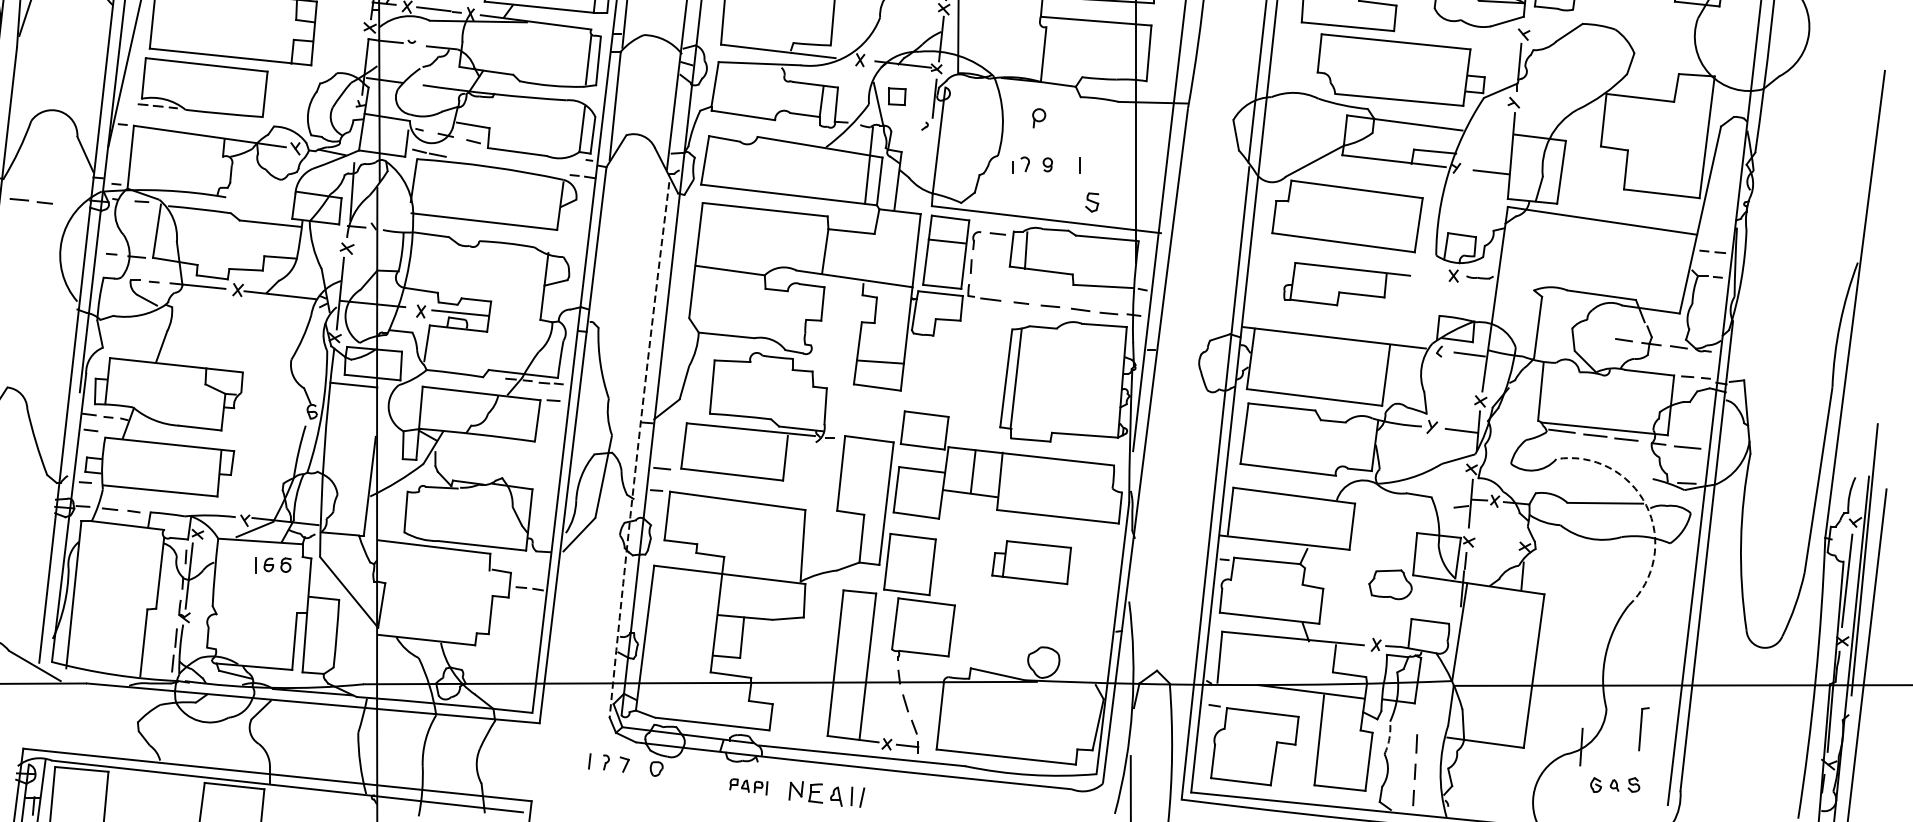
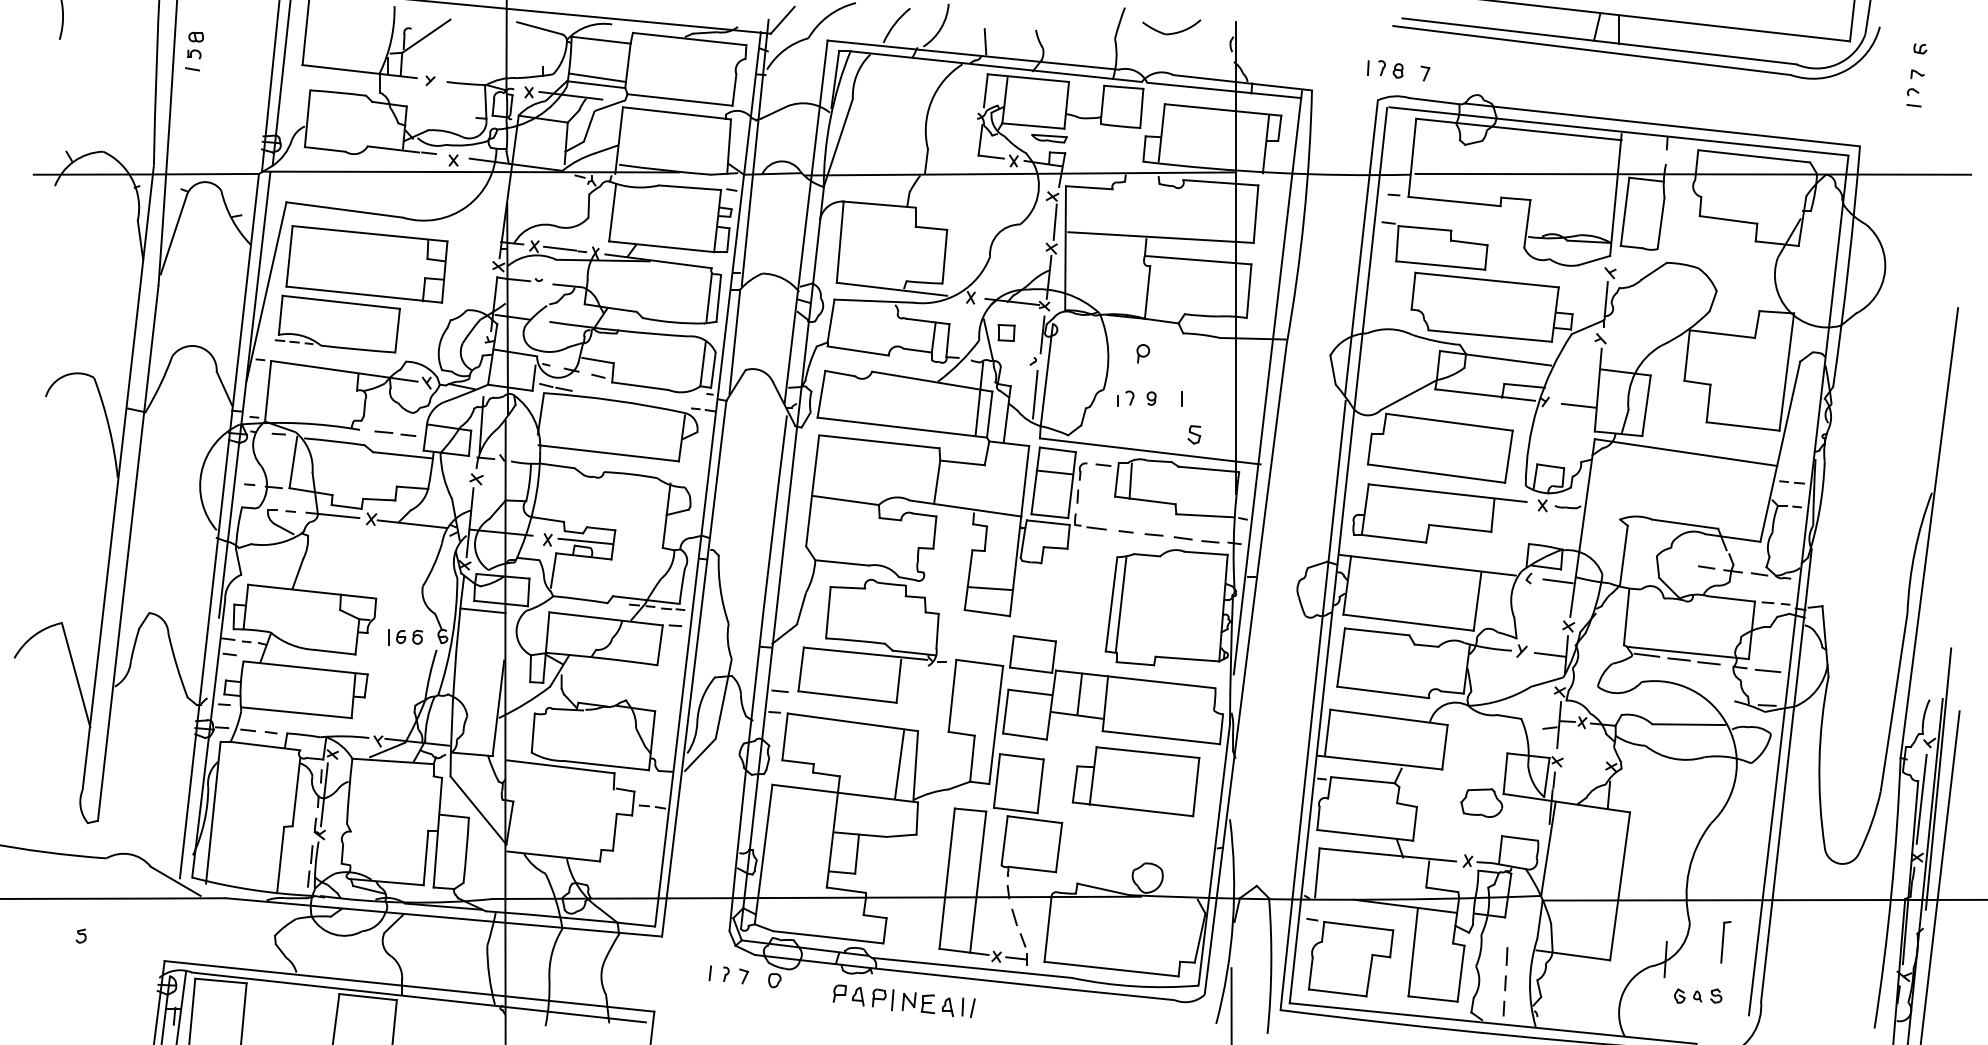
line: (927, 160) -> (1035, 394), added
part: (31, 201) -> (395, 433), moved
part: (1346, 284) -> (1439, 513), size x1.43
arc: (637, 450) -> (756, 673), dashed -> solid
arc: (1646, 505) -> (1728, 726), dashed -> solid
line: (786, 543) -> (899, 763), added
part: (1031, 562) -> (1135, 781), size x1.67
part: (273, 565) -> (405, 637), moved
arc: (1389, 738) -> (1480, 951), dashed -> solid
part: (748, 786) -> (863, 997), size x1.67

